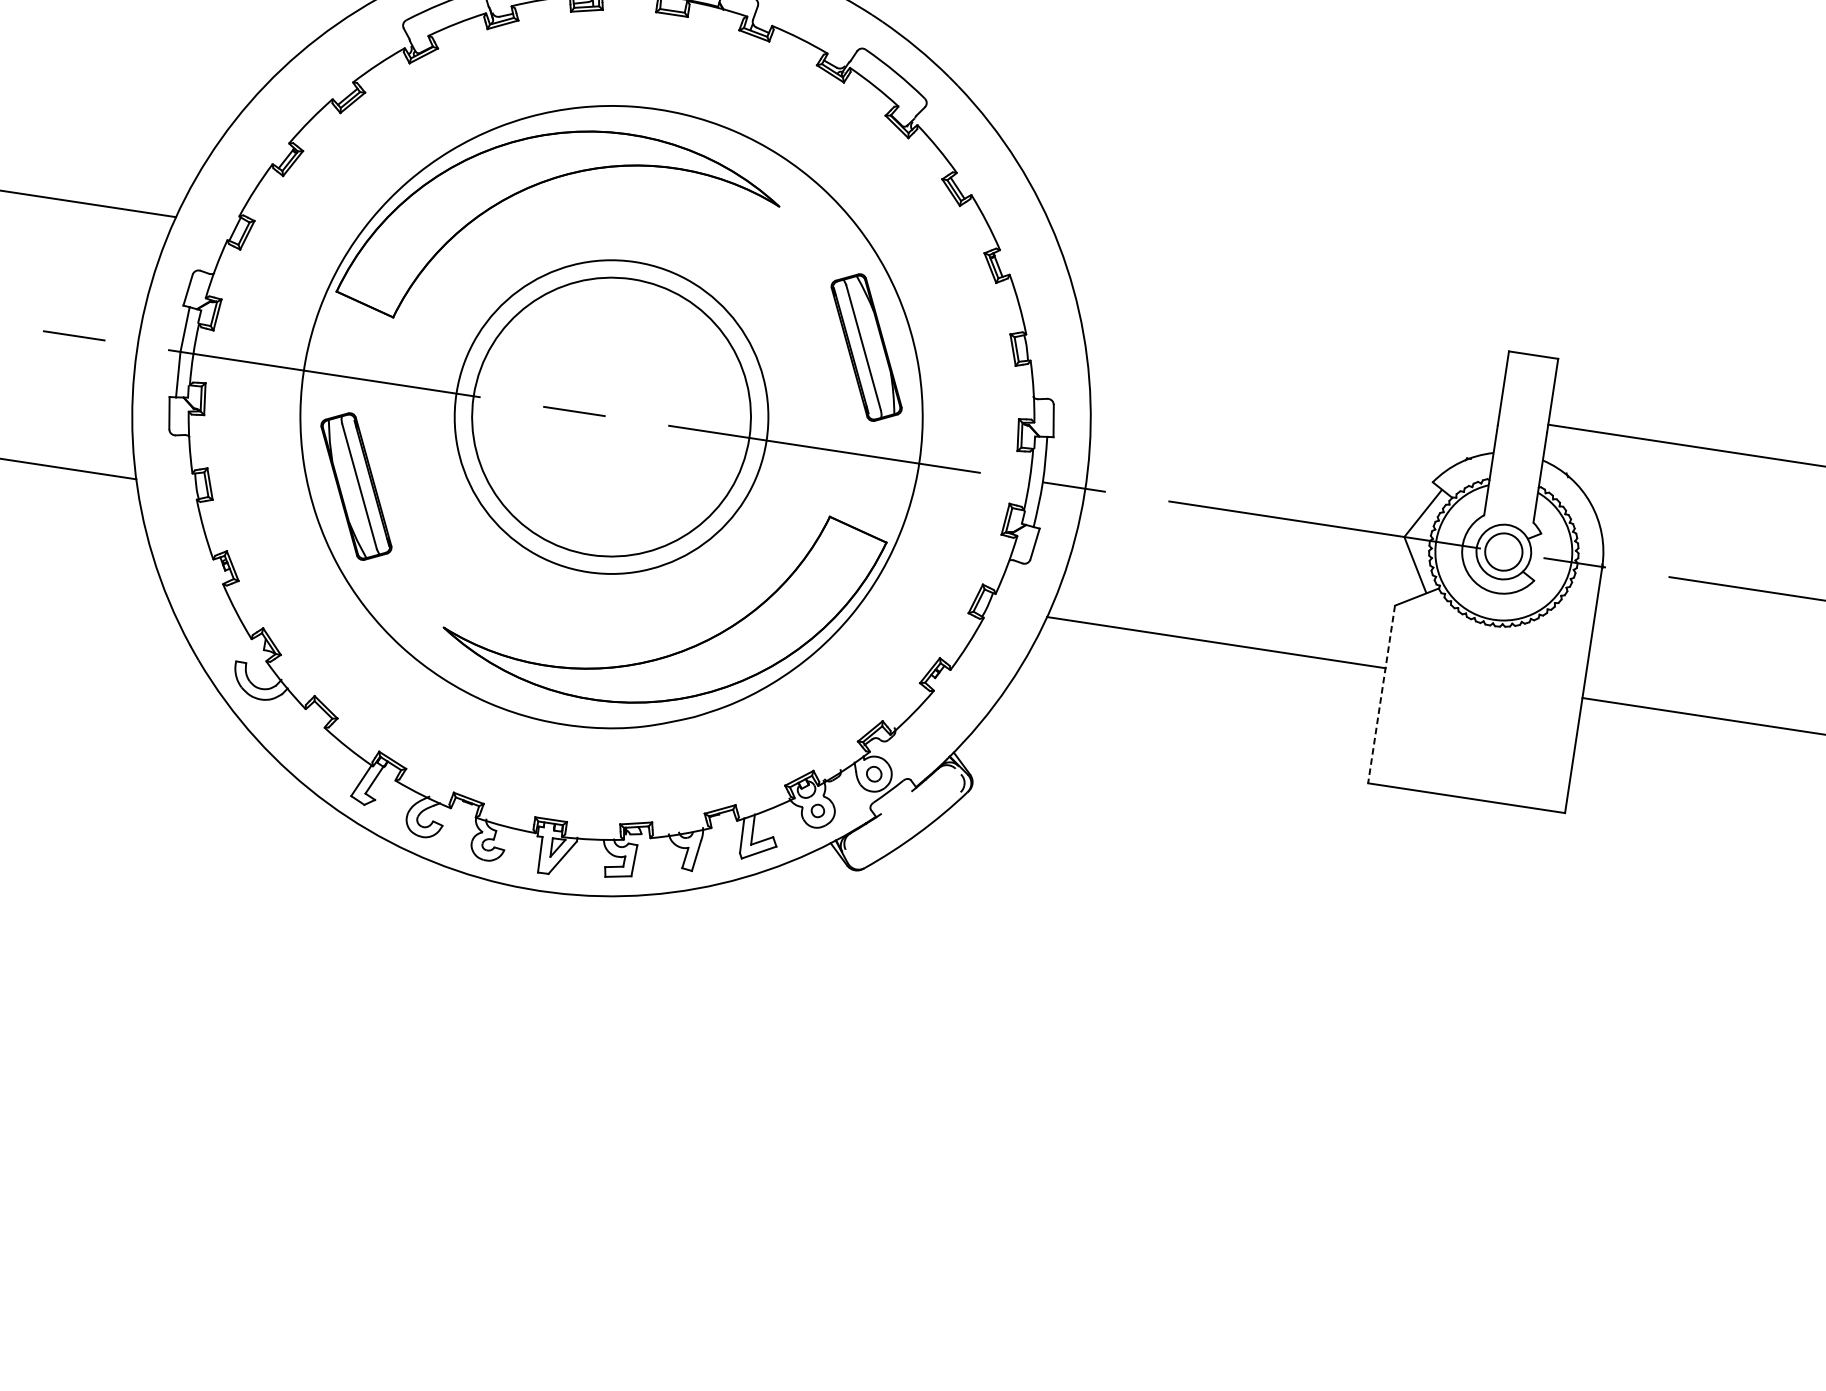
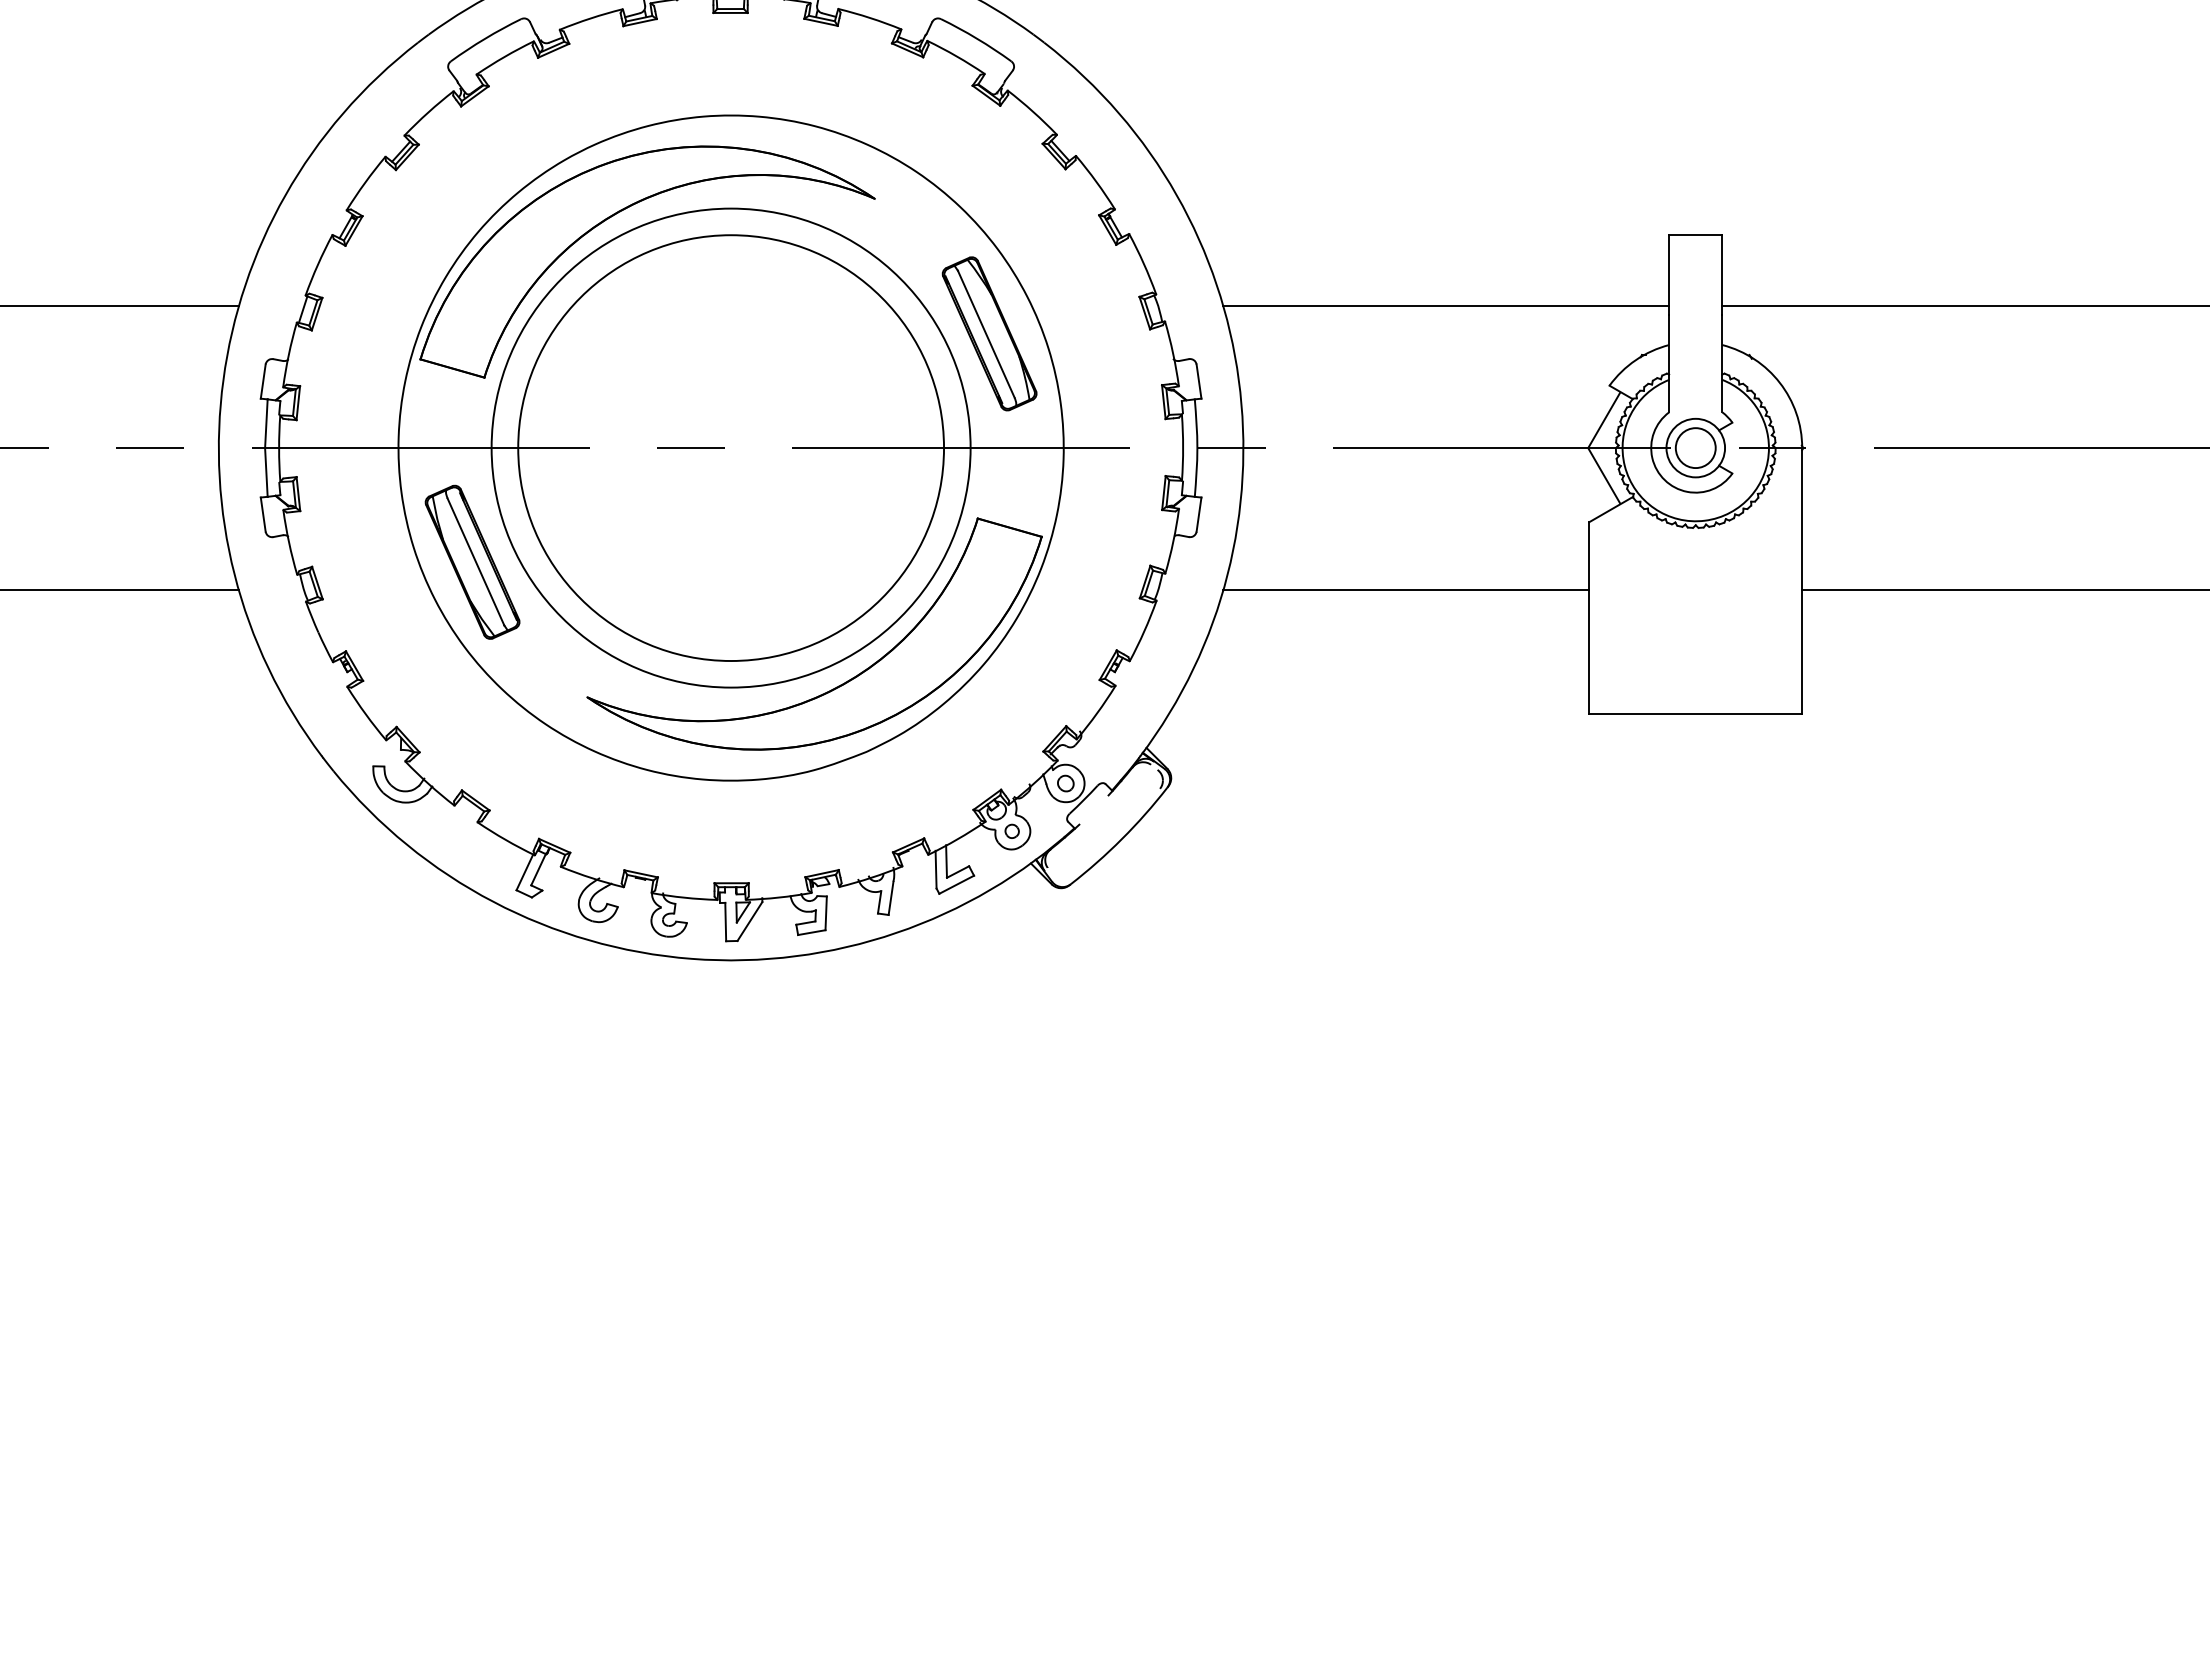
line: (1293, 386) -> (1446, 306), added
circle: (611, 416) -> (730, 447), size x1.43
circle: (611, 417) -> (731, 448), size x1.43
line: (1381, 694) -> (1589, 618), dashed -> solid

